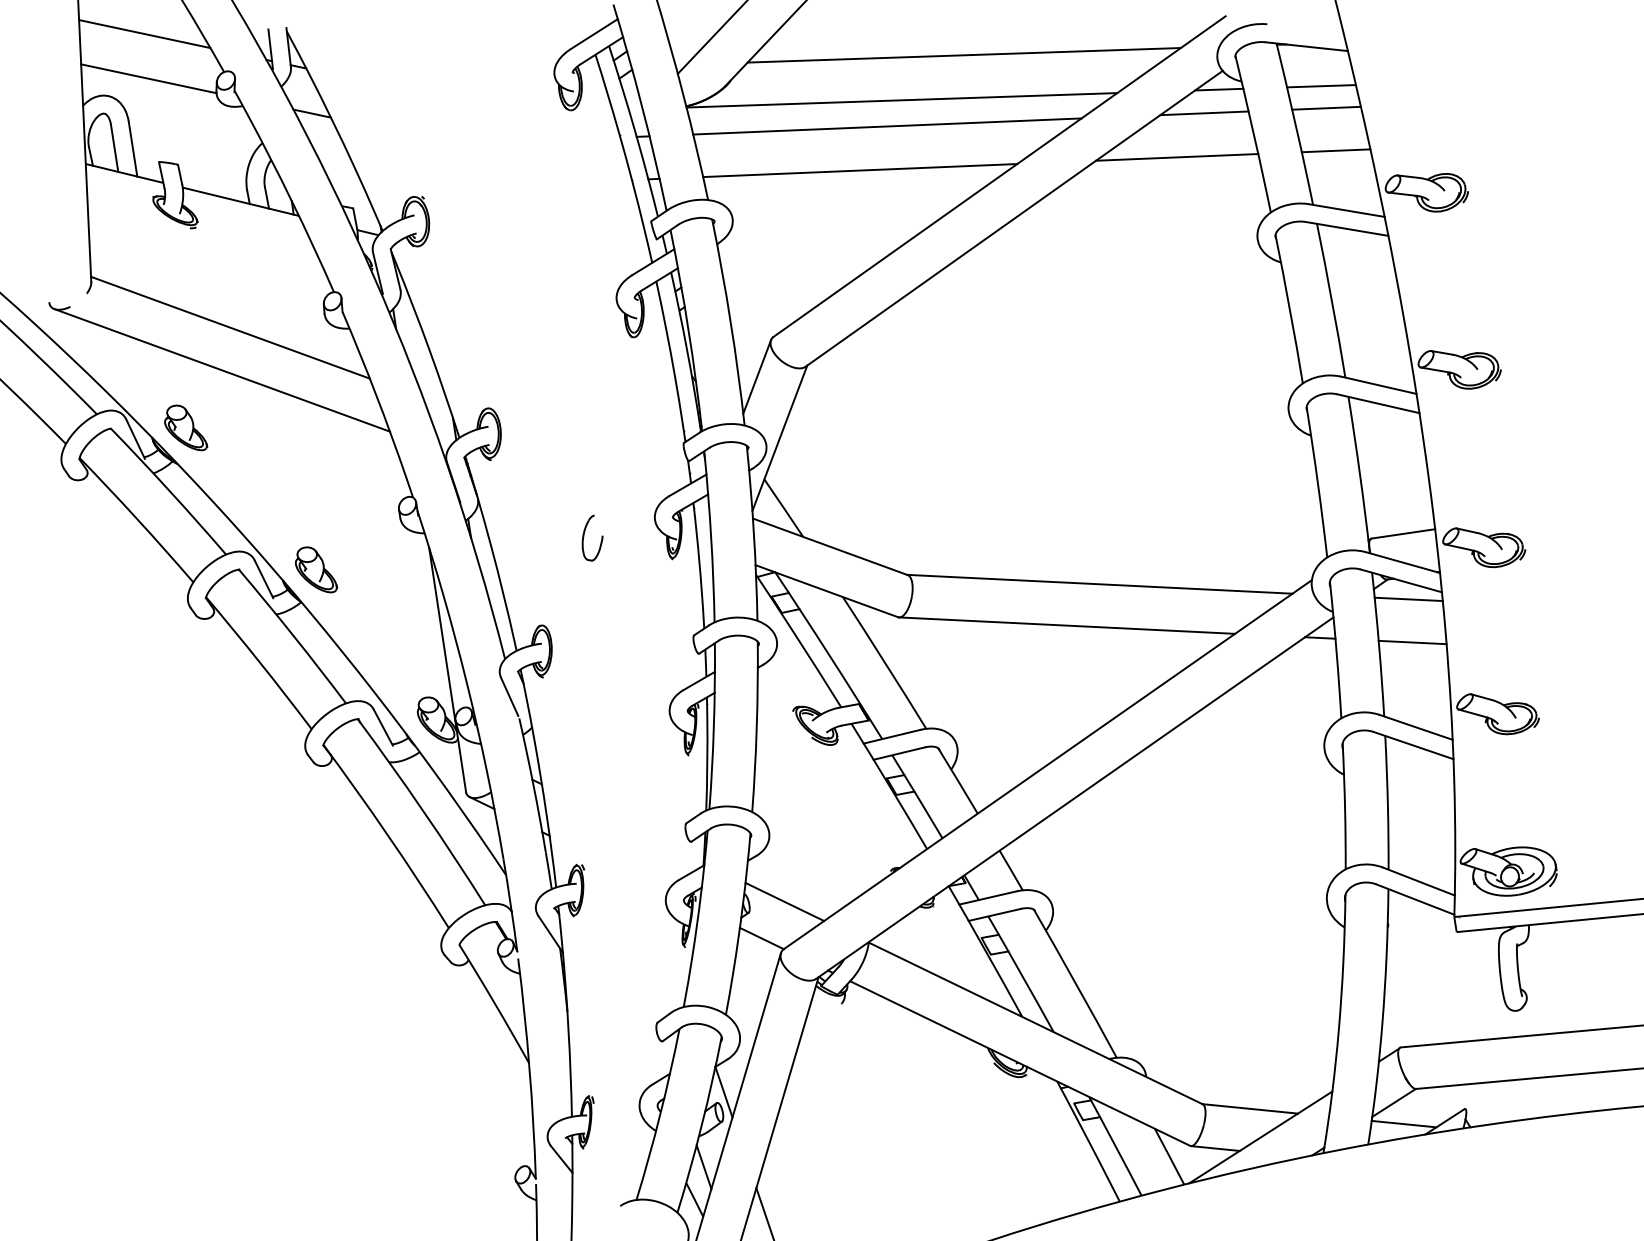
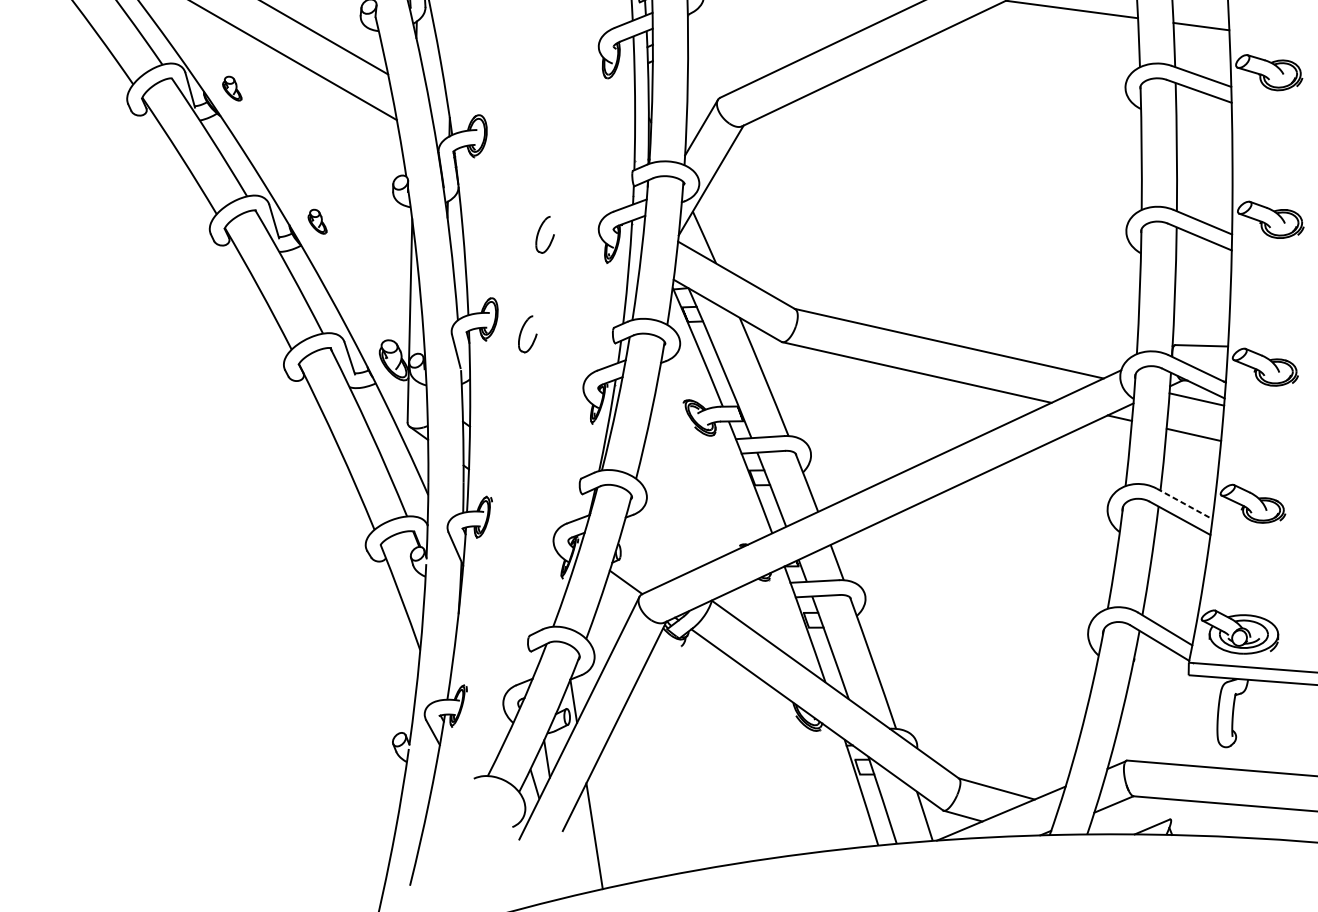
part: (186, 427) -> (233, 88), size x0.6
part: (316, 569) -> (318, 221), size x0.6
part: (584, 660) -> (521, 332), added
line: (1416, 727) -> (1185, 504), solid -> dashed
line: (784, 901) -> (649, 555), removed
line: (1403, 1123) -> (1118, 822), removed

